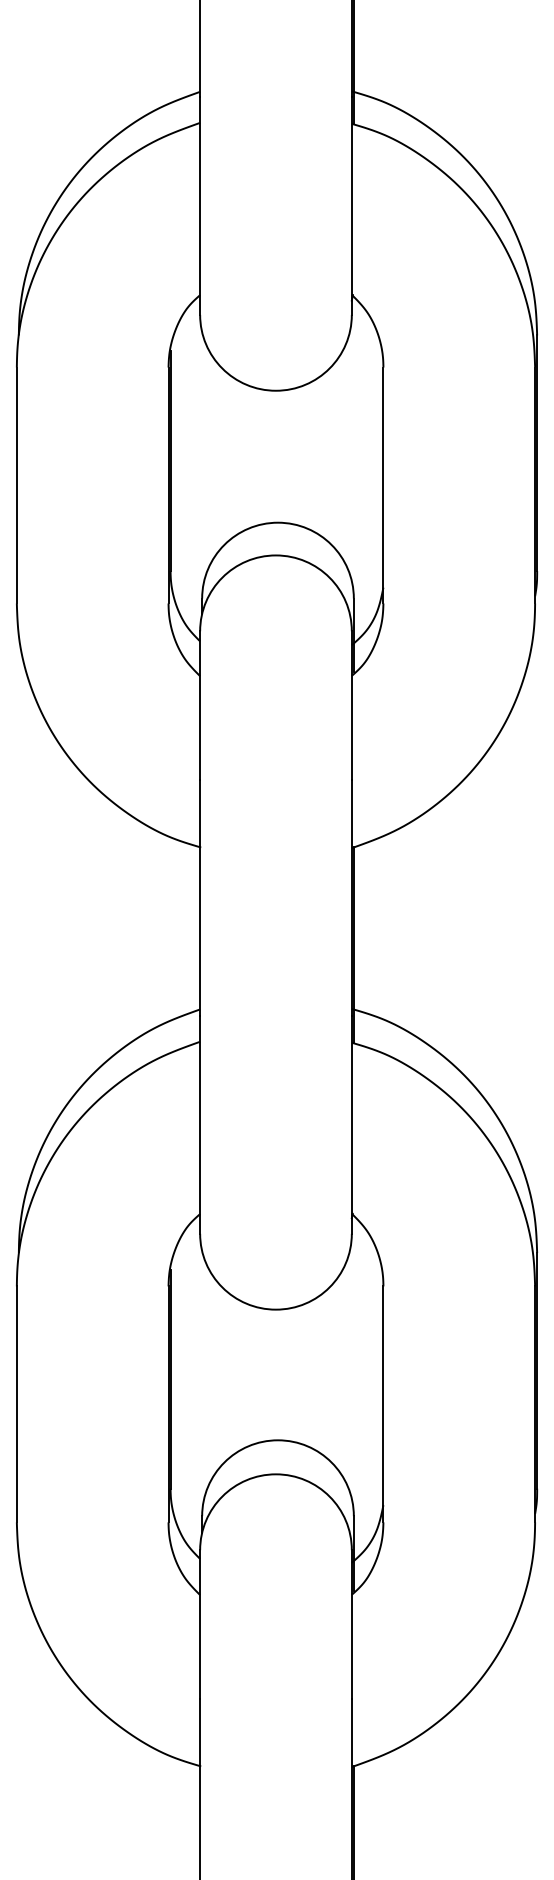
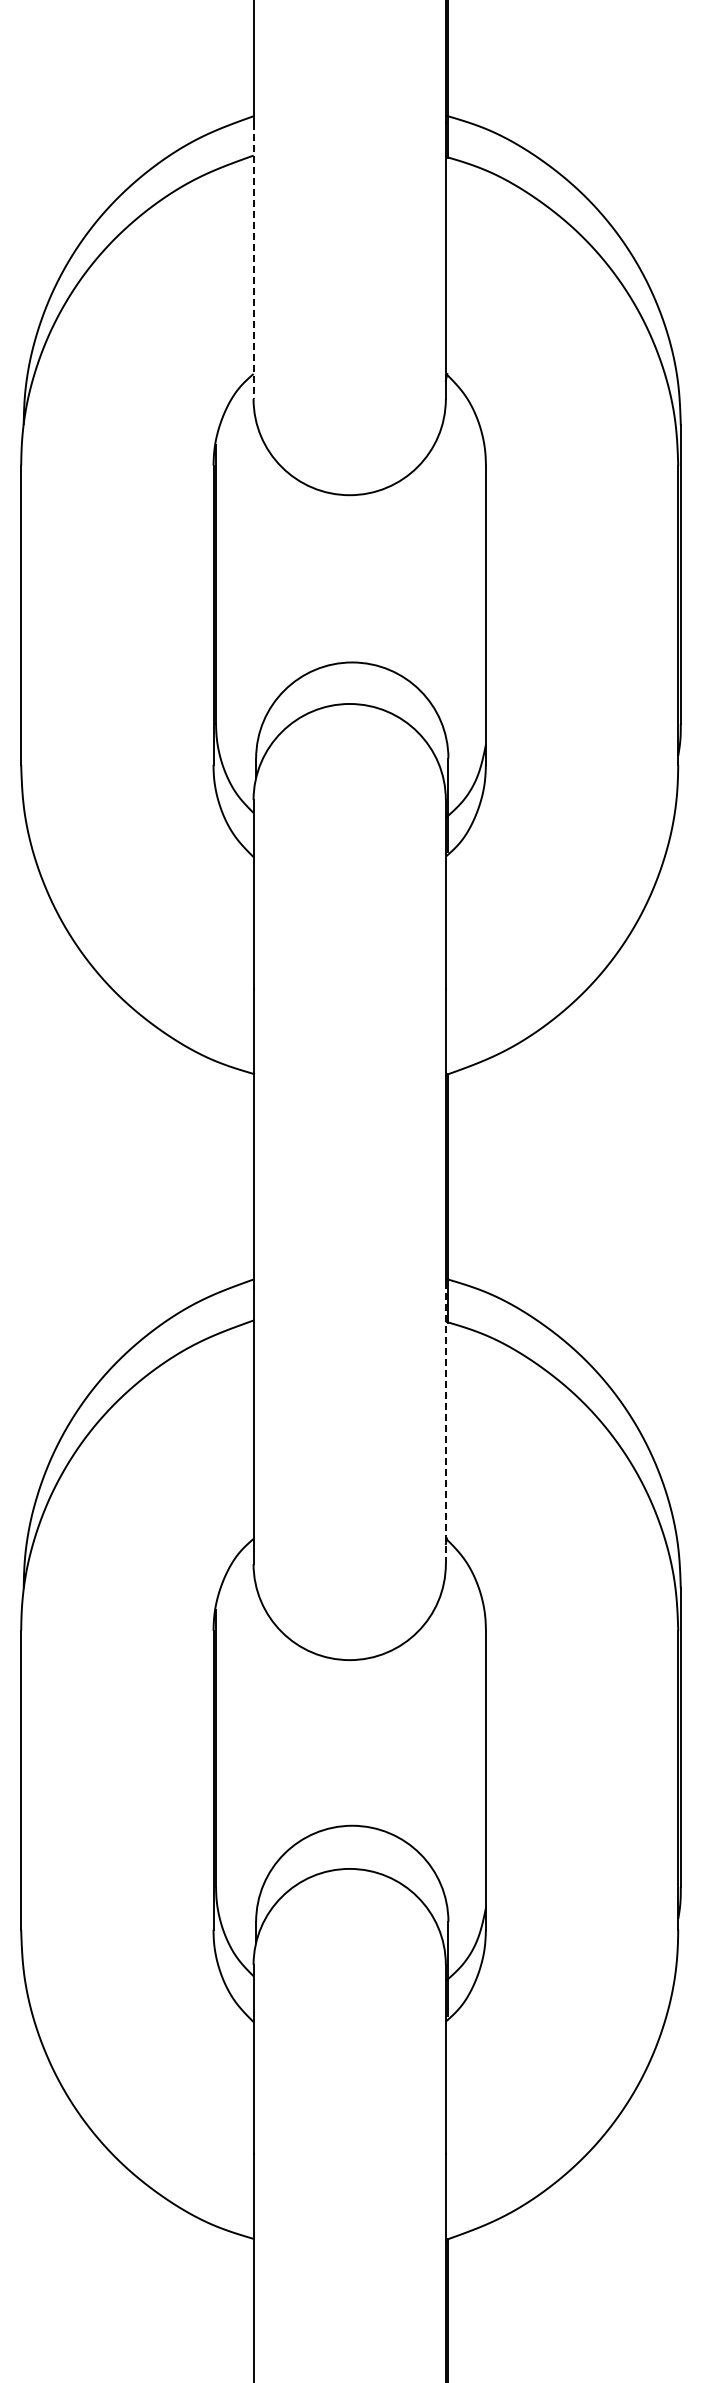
line: (200, 206) -> (253, 261), solid -> dashed
line: (351, 1125) -> (445, 1426), solid -> dashed

